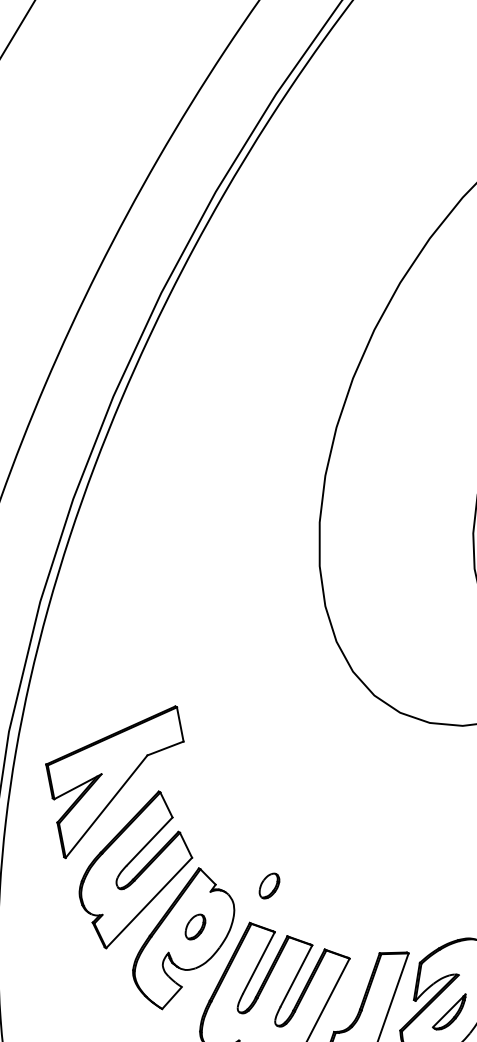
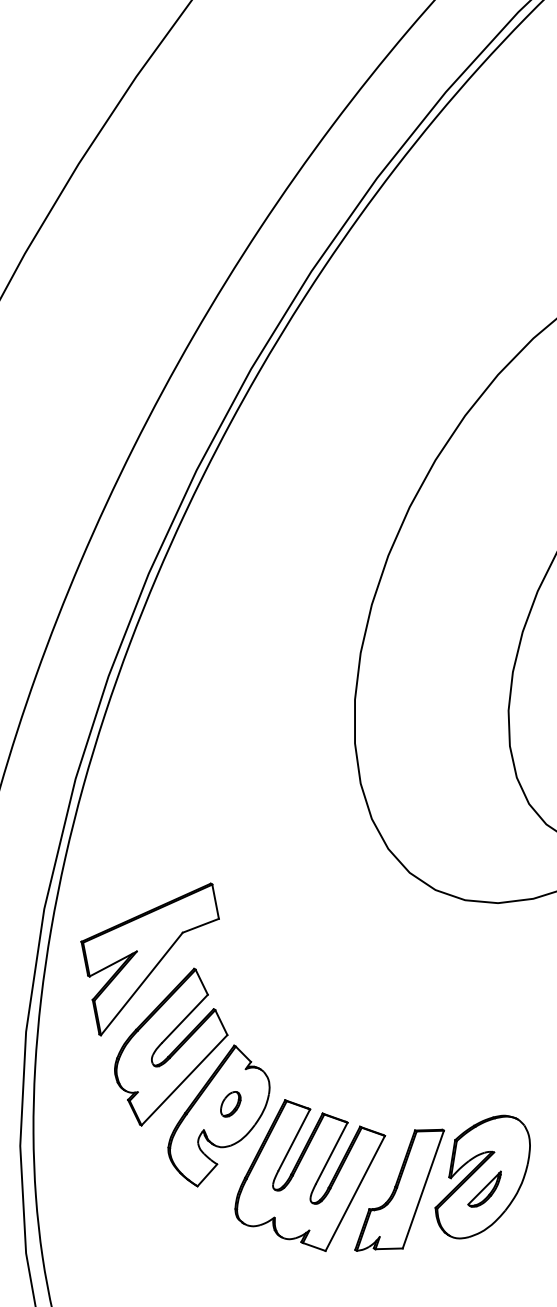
part: (269, 886) -> (304, 1063), removed

